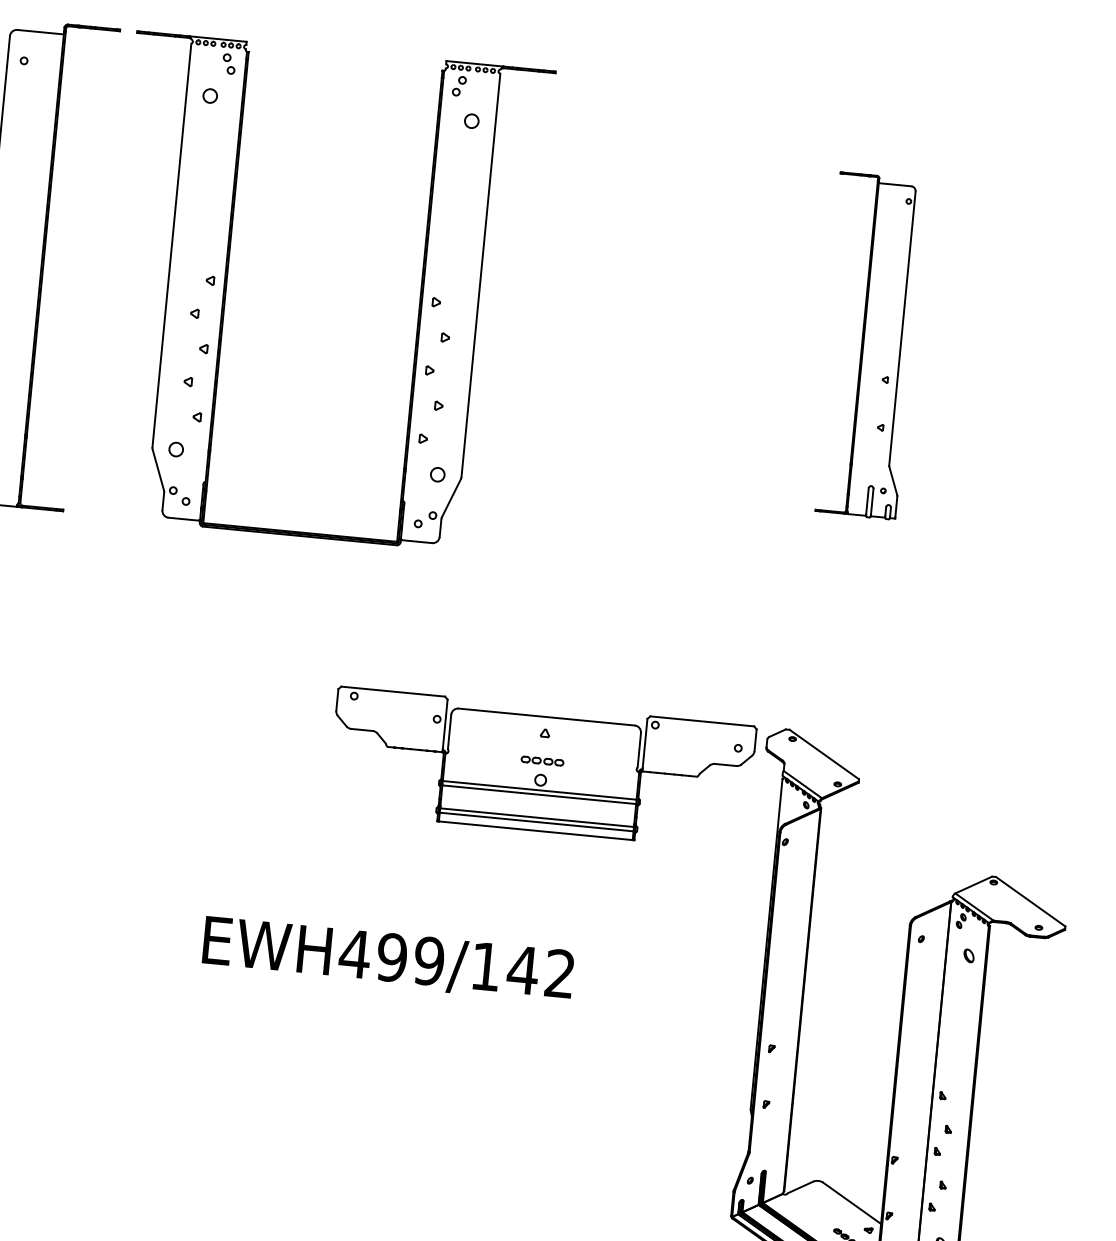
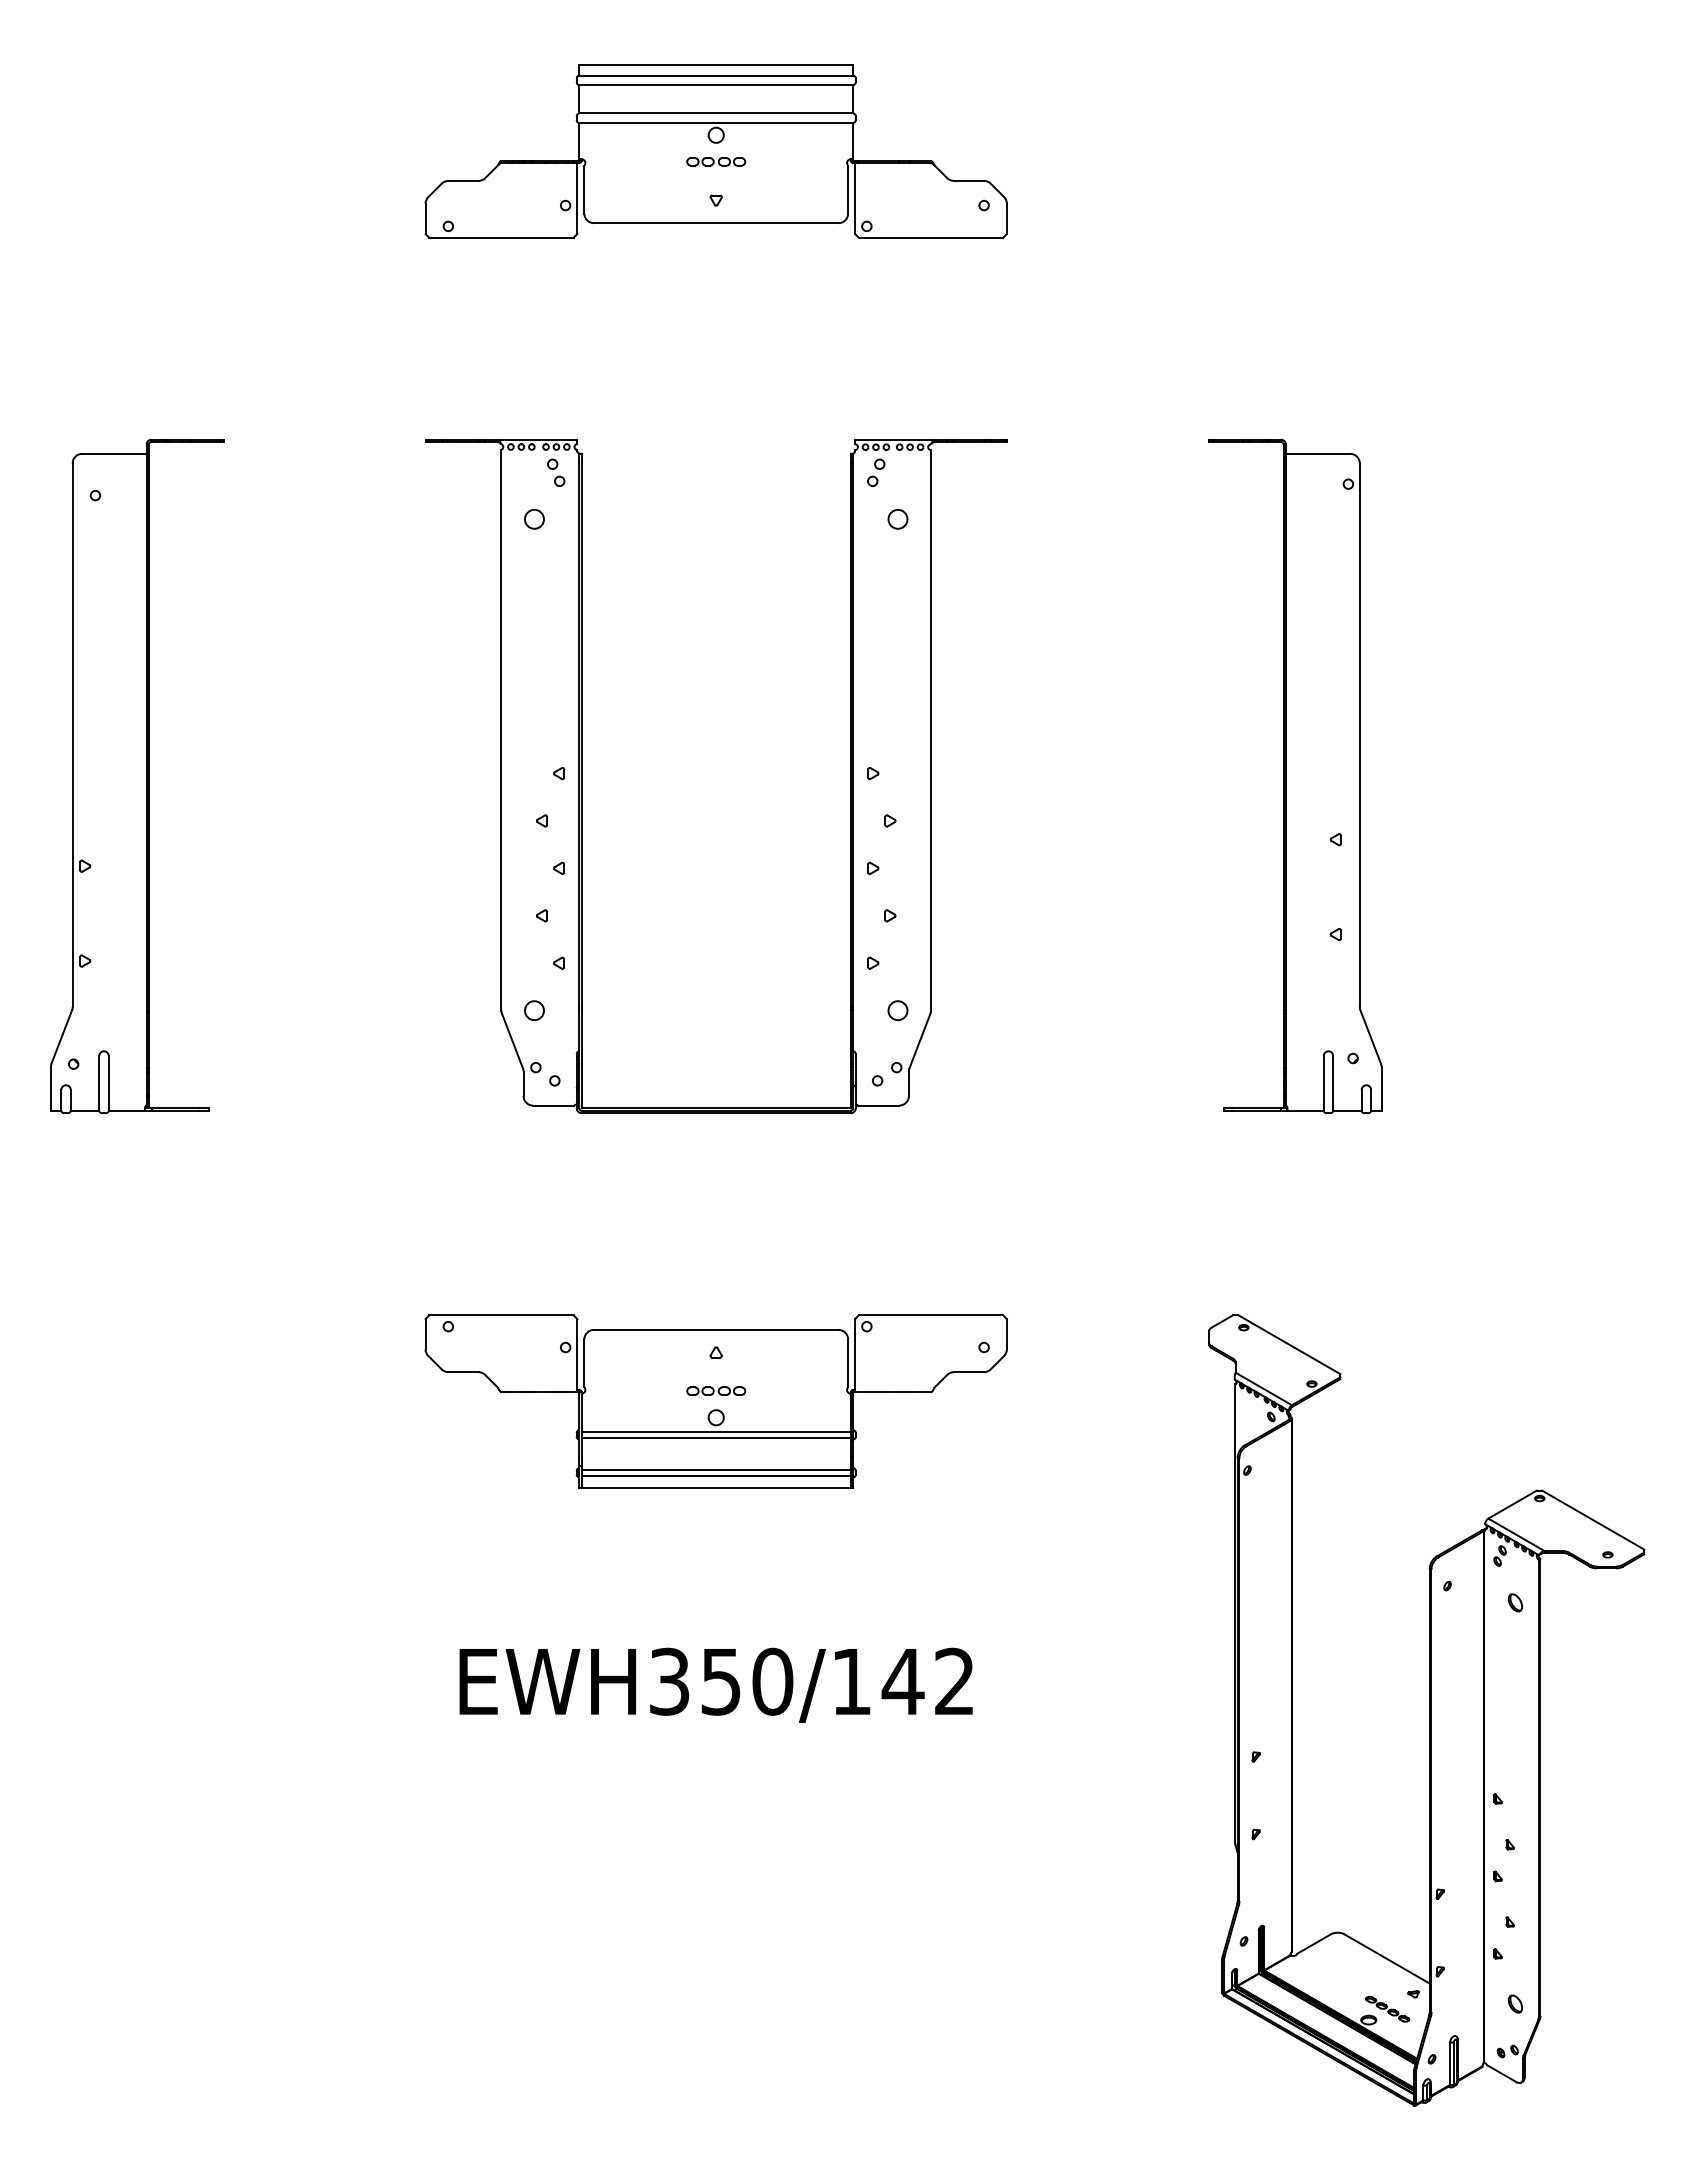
part: (227, 284) -> (582, 776), moved
part: (868, 346) -> (1295, 776), size x1.43
part: (541, 768) -> (715, 1401), moved
text: (391, 957) -> (720, 1681), EWH499/142 -> EWH350/142

